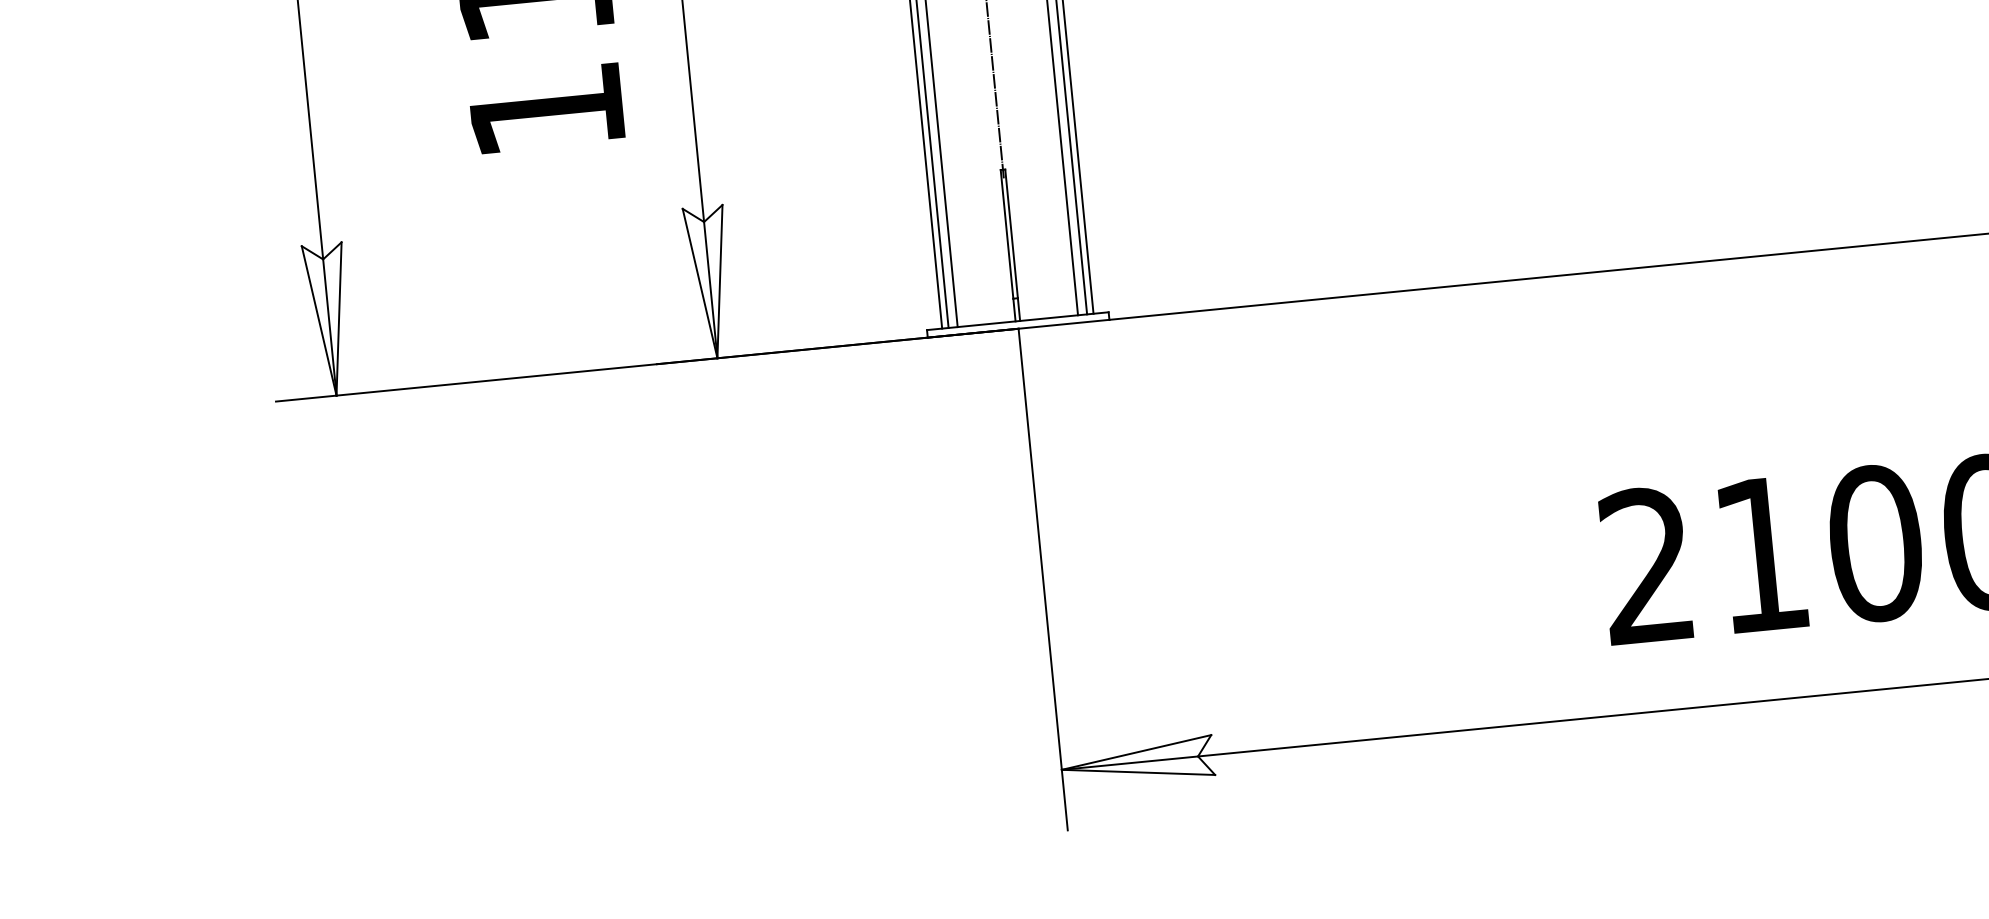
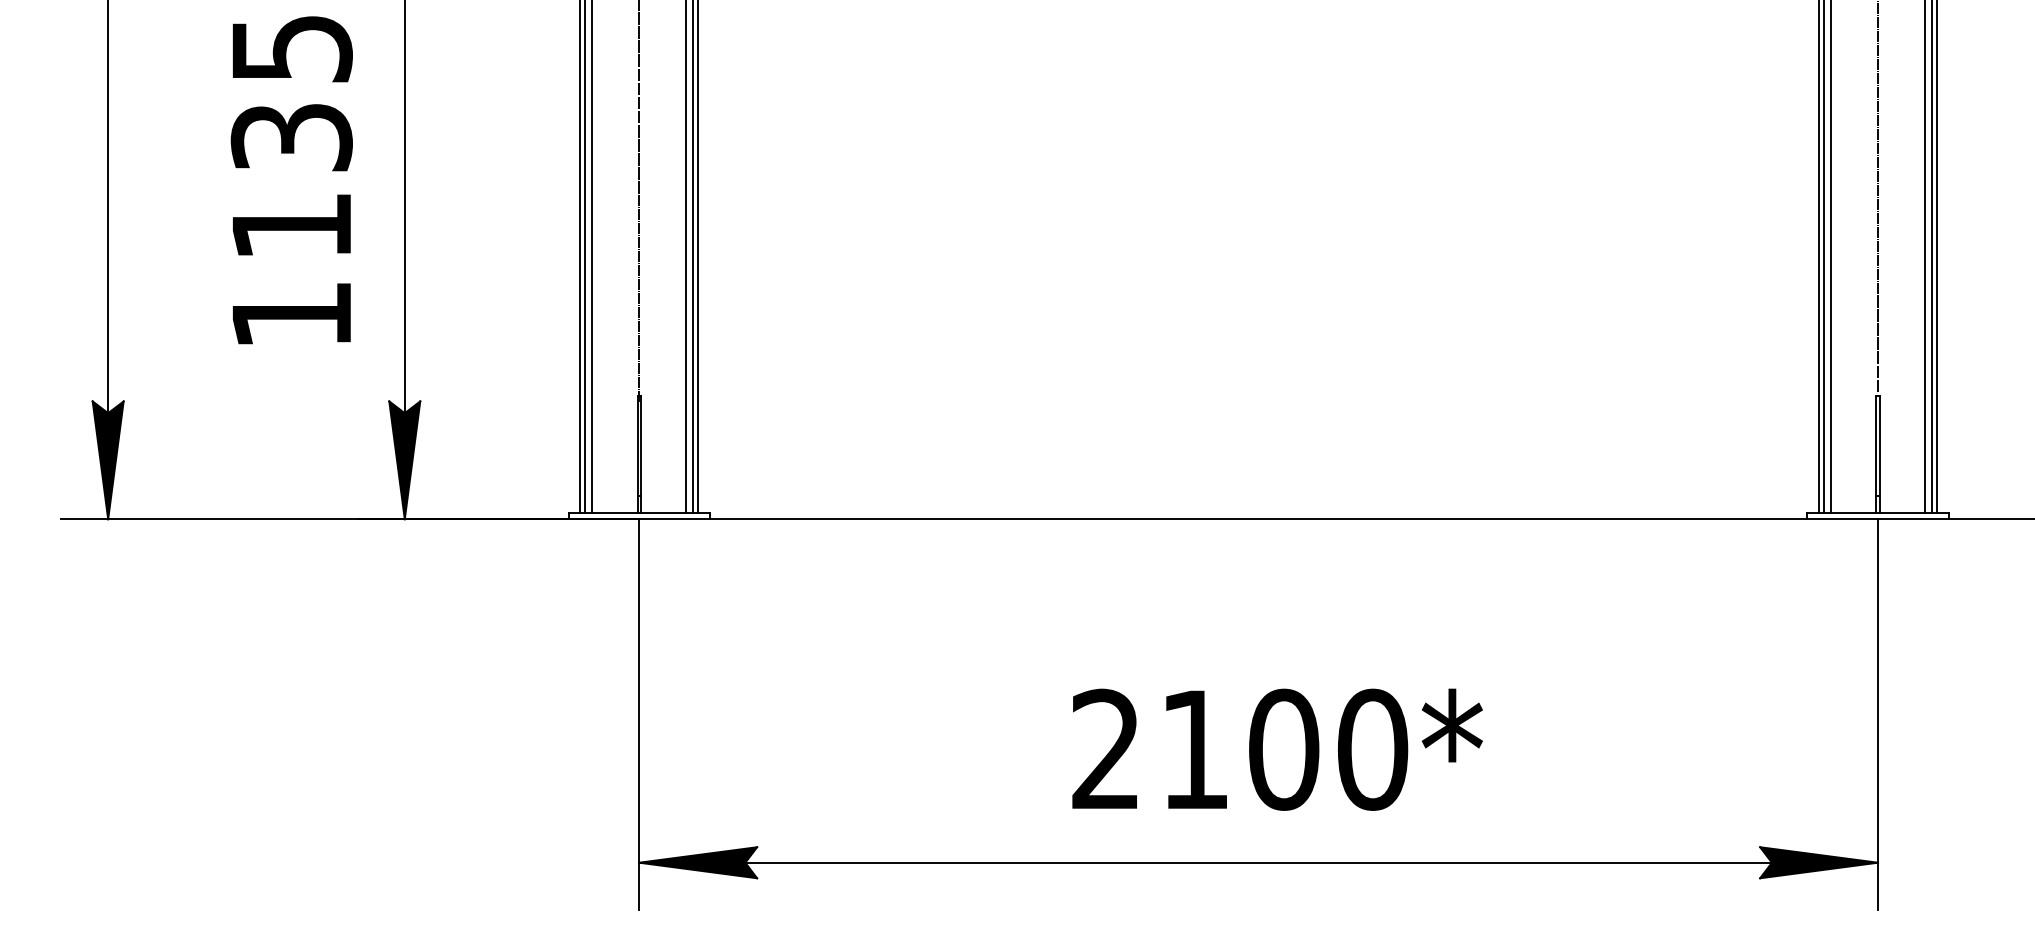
fill: (709, 282) -> (404, 460), added
fill: (328, 320) -> (107, 460), added
fill: (1137, 762) -> (698, 862), added

